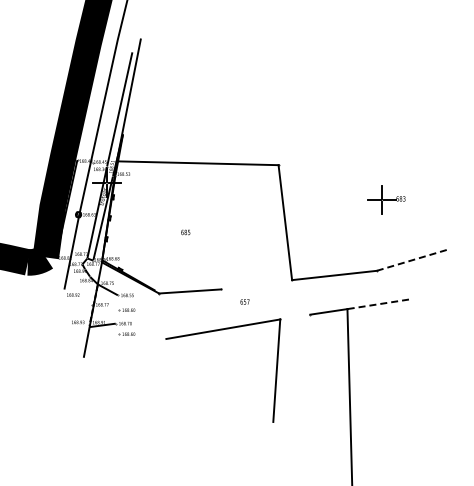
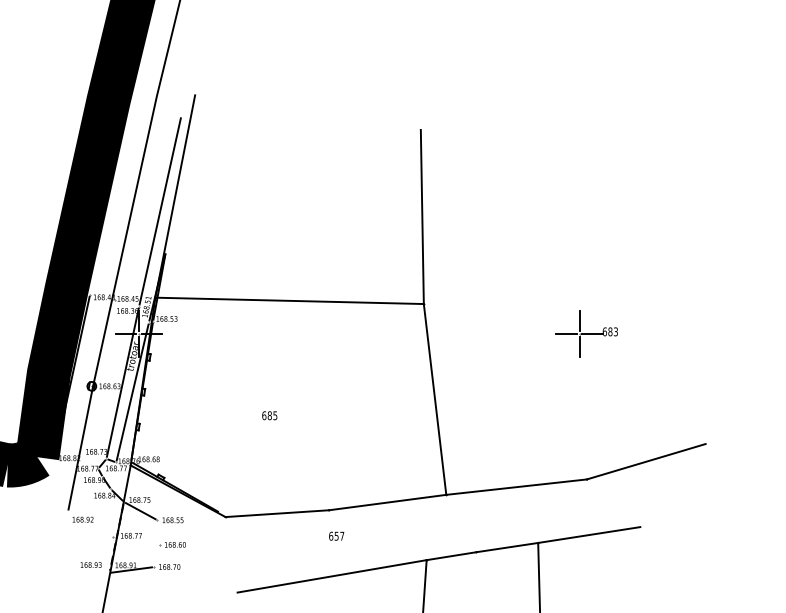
line: (277, 112) -> (422, 216), added
part: (386, 199) -> (586, 332), moved
line: (413, 260) -> (647, 462), dashed -> solid
line: (256, 284) -> (387, 502), added
text: (244, 301) -> (335, 535), moved
line: (377, 304) -> (588, 535), dashed -> solid
line: (295, 316) -> (451, 555), added
part: (126, 333) -> (171, 583), removed

